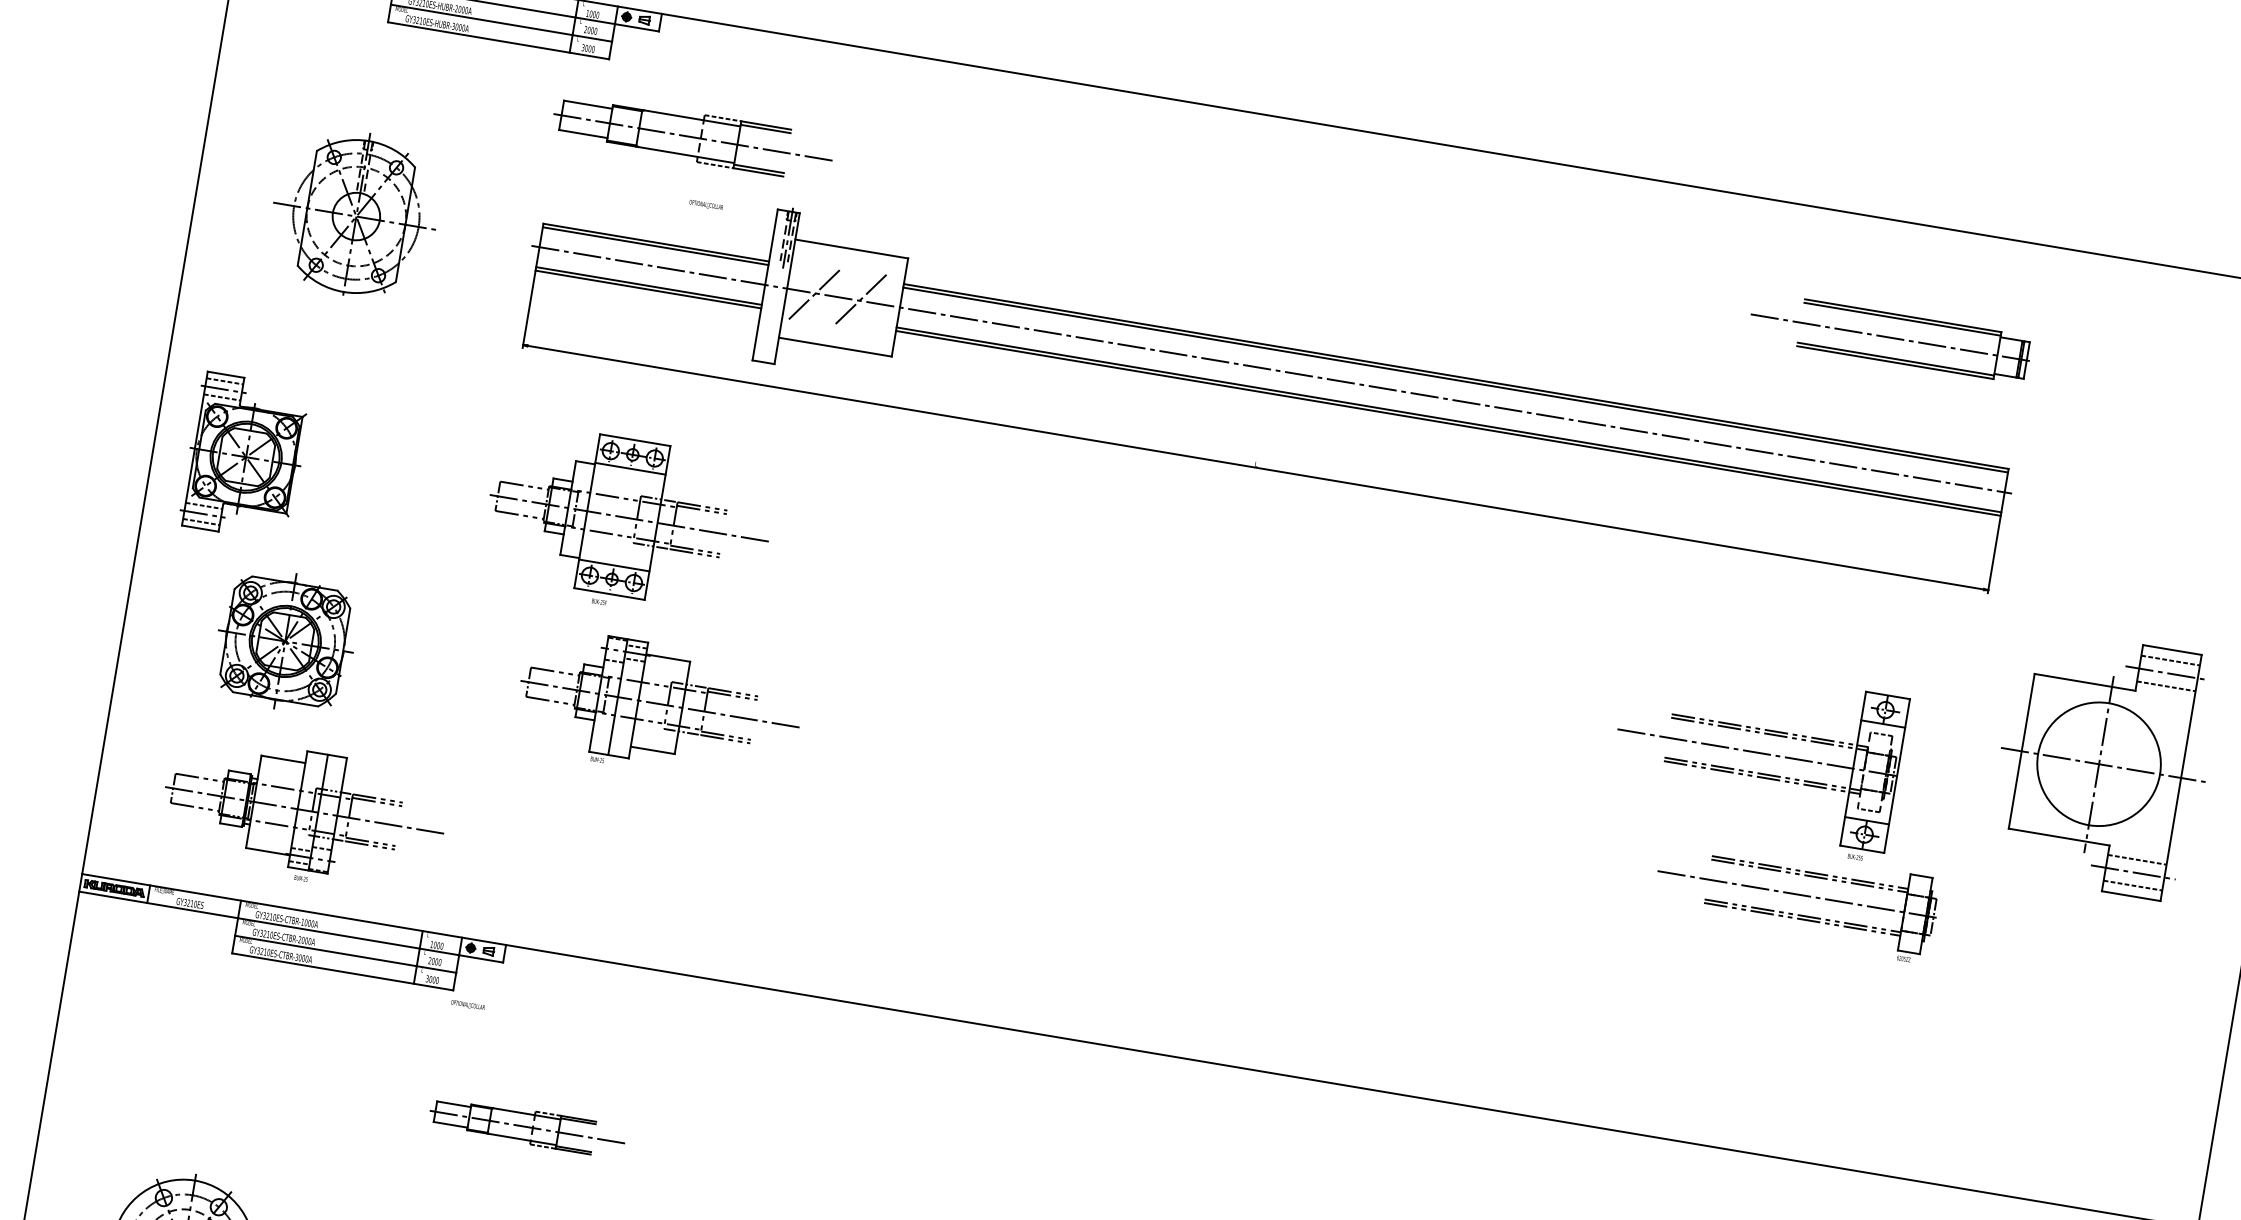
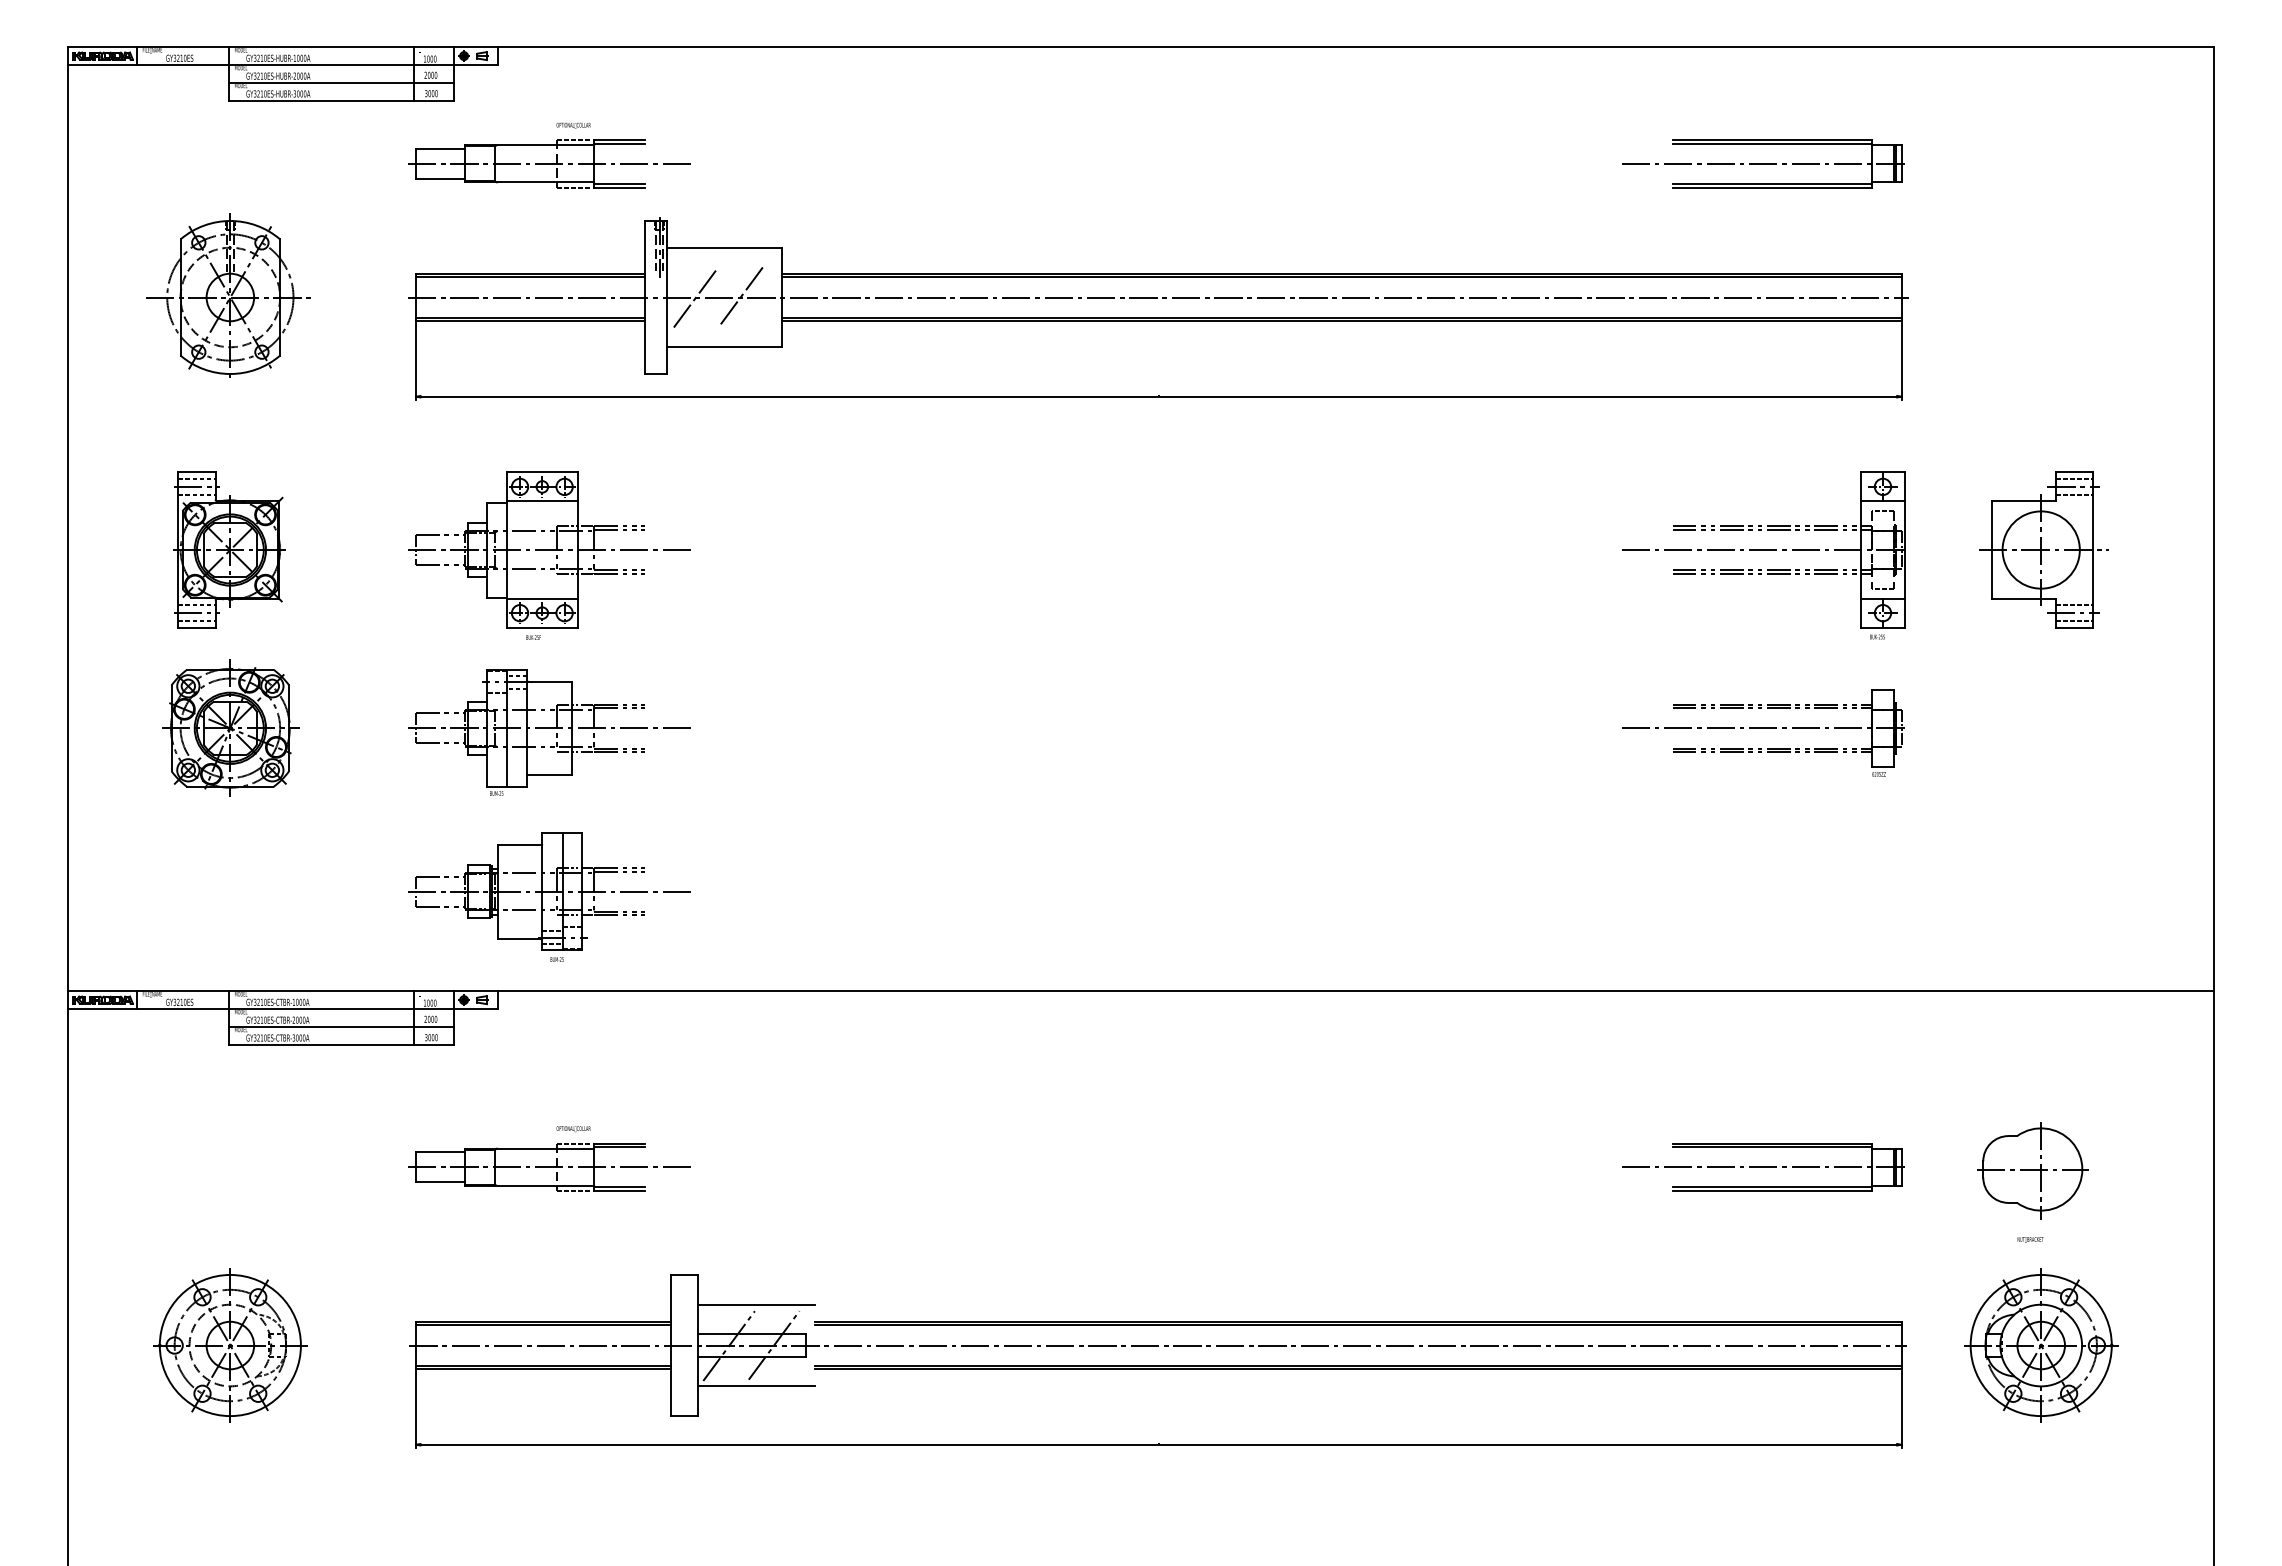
text: (706, 205) -> (573, 125), moved
part: (245, 456) -> (229, 549), moved
part: (659, 708) -> (549, 732), moved
part: (1756, 758) -> (1763, 555), moved
part: (2103, 764) -> (2043, 549), size x0.62
part: (304, 815) -> (549, 896), moved
text: (467, 1005) -> (573, 1129), moved
part: (527, 1127) -> (549, 1167), size x1.43

